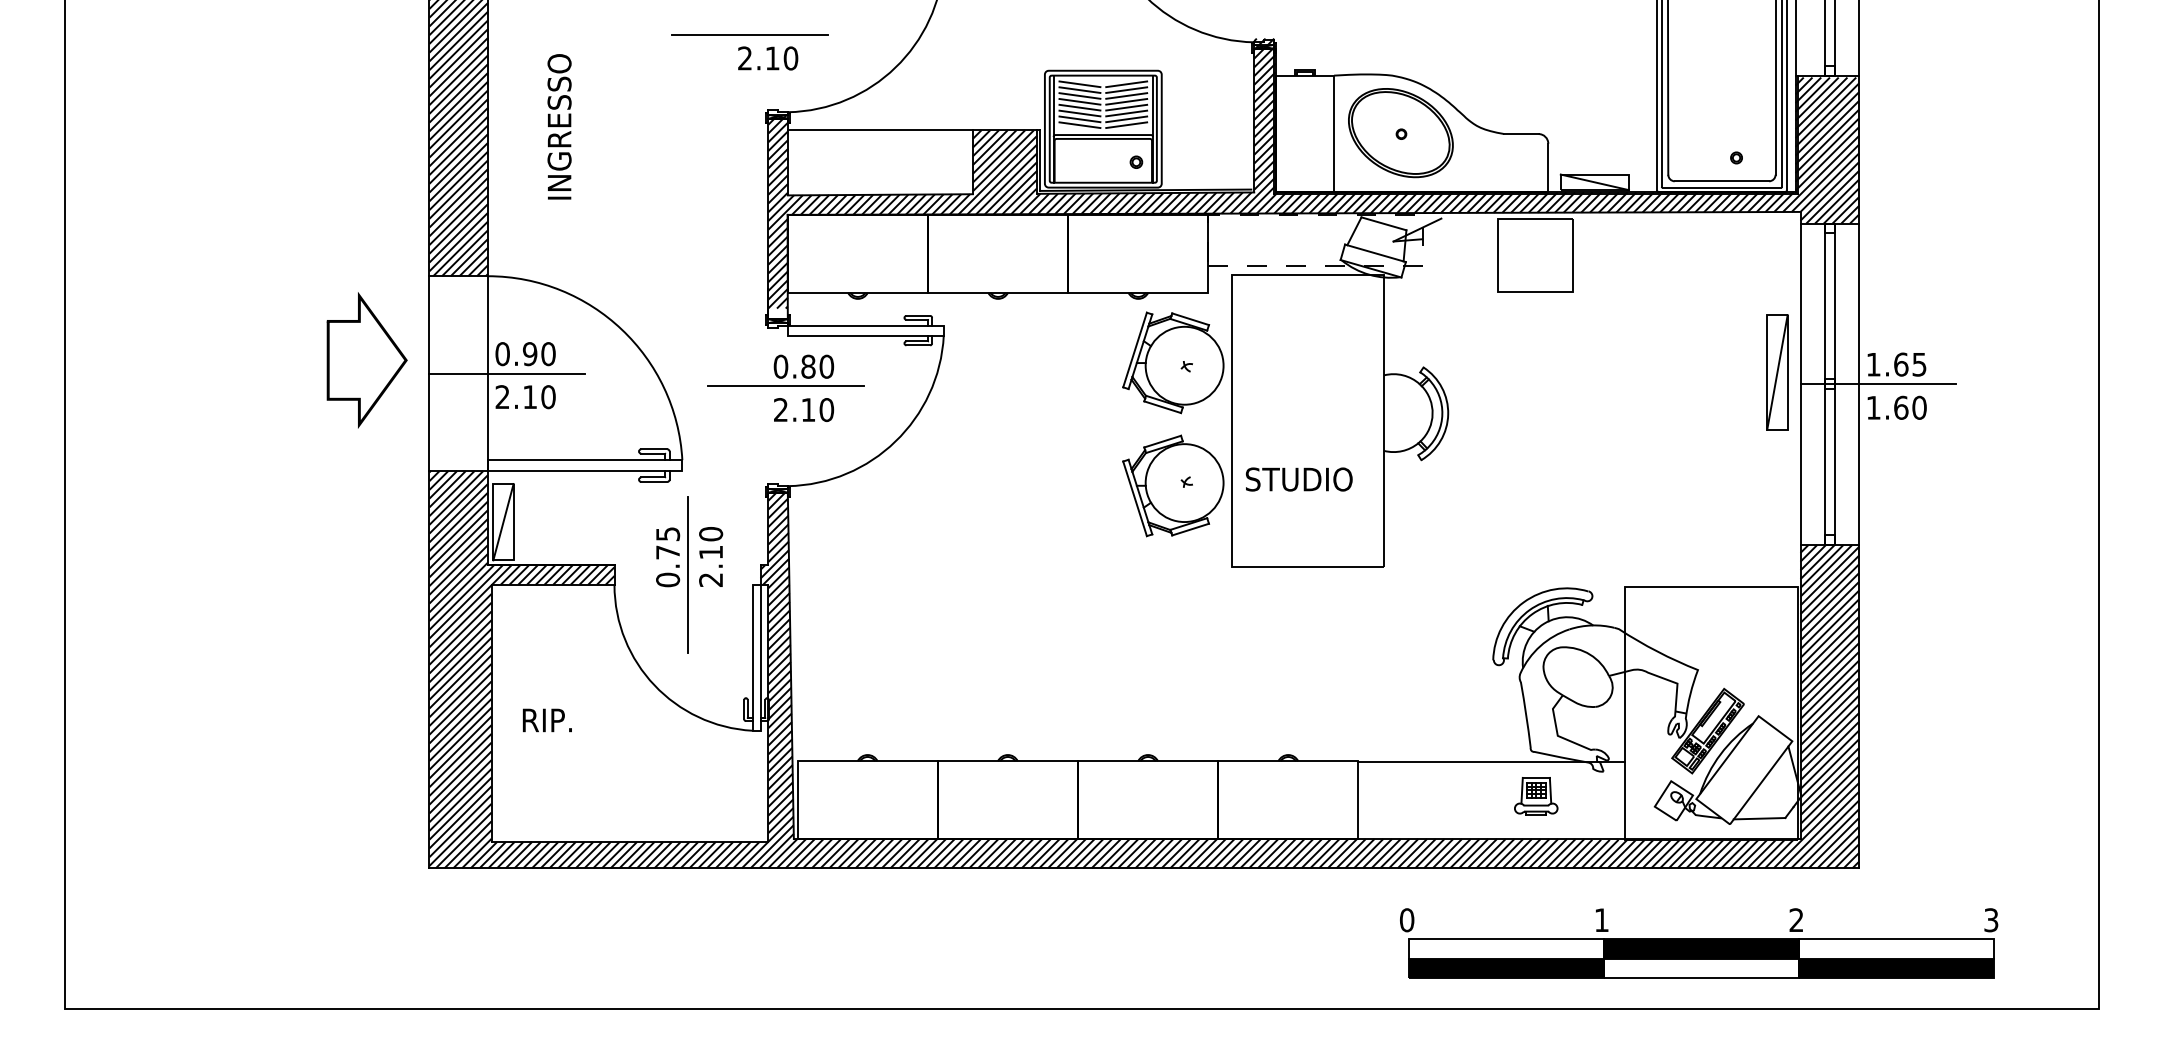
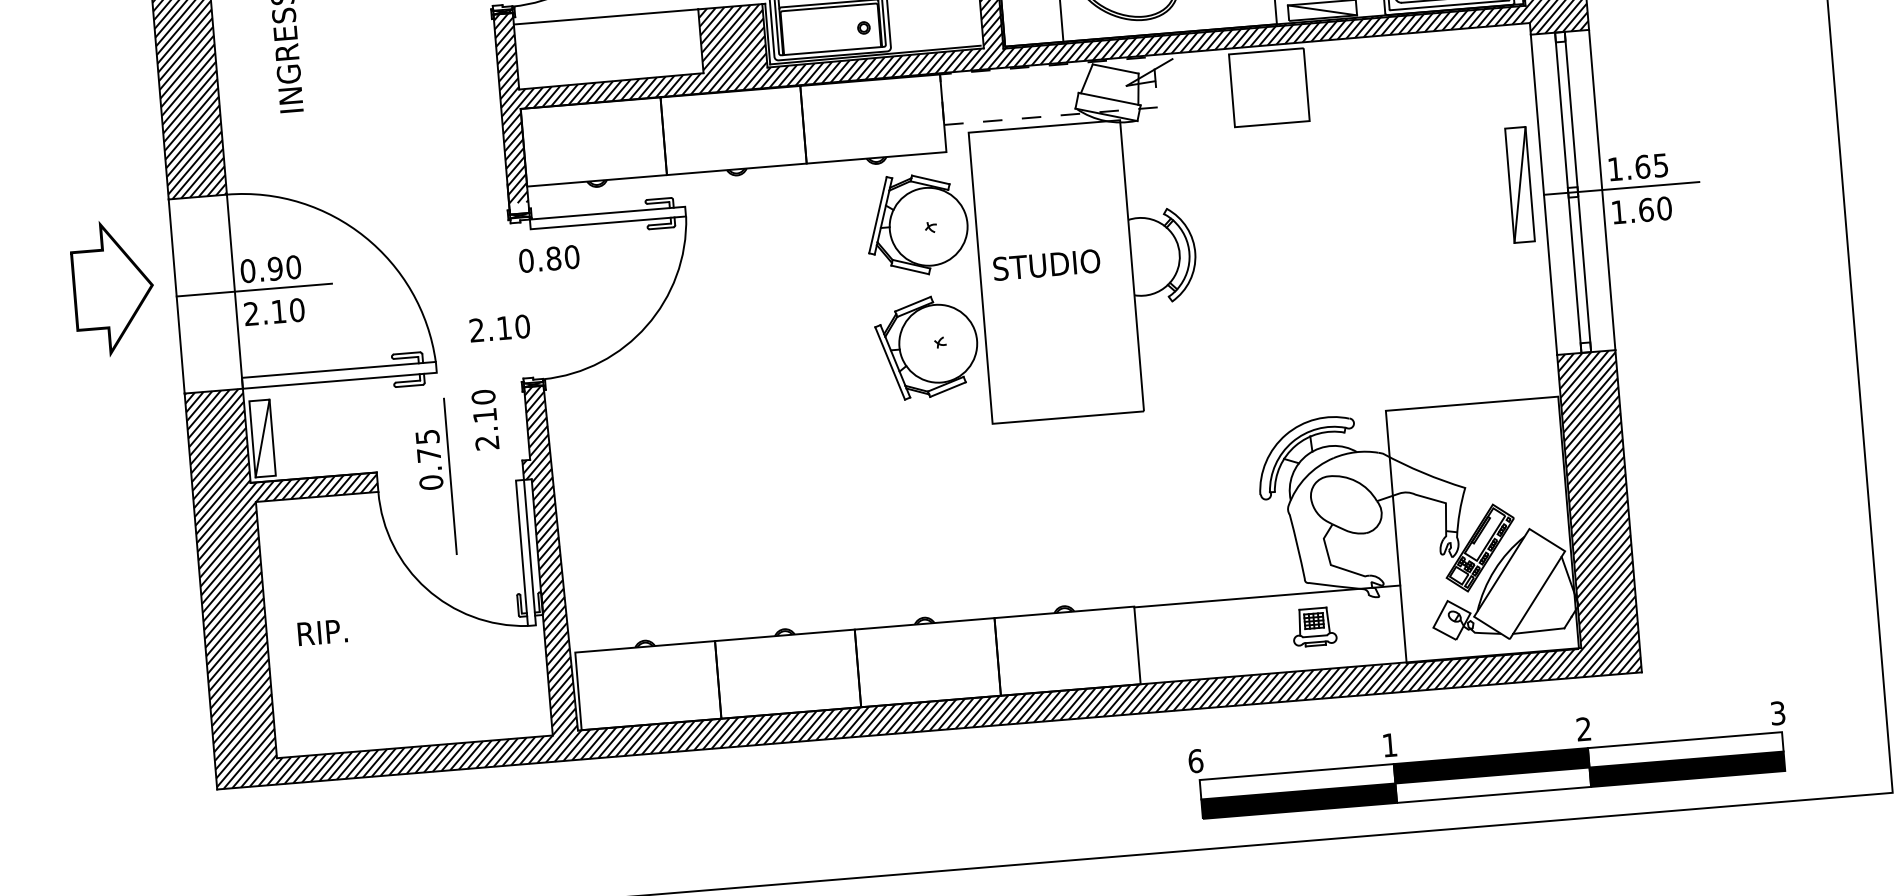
line: (785, 386) -> (532, 280), removed
text: (804, 409) -> (500, 327), moved
text: (1298, 479) -> (1046, 265), moved
text: (711, 556) -> (485, 419), moved
text: (1407, 919) -> (1196, 760), 0 -> 6

